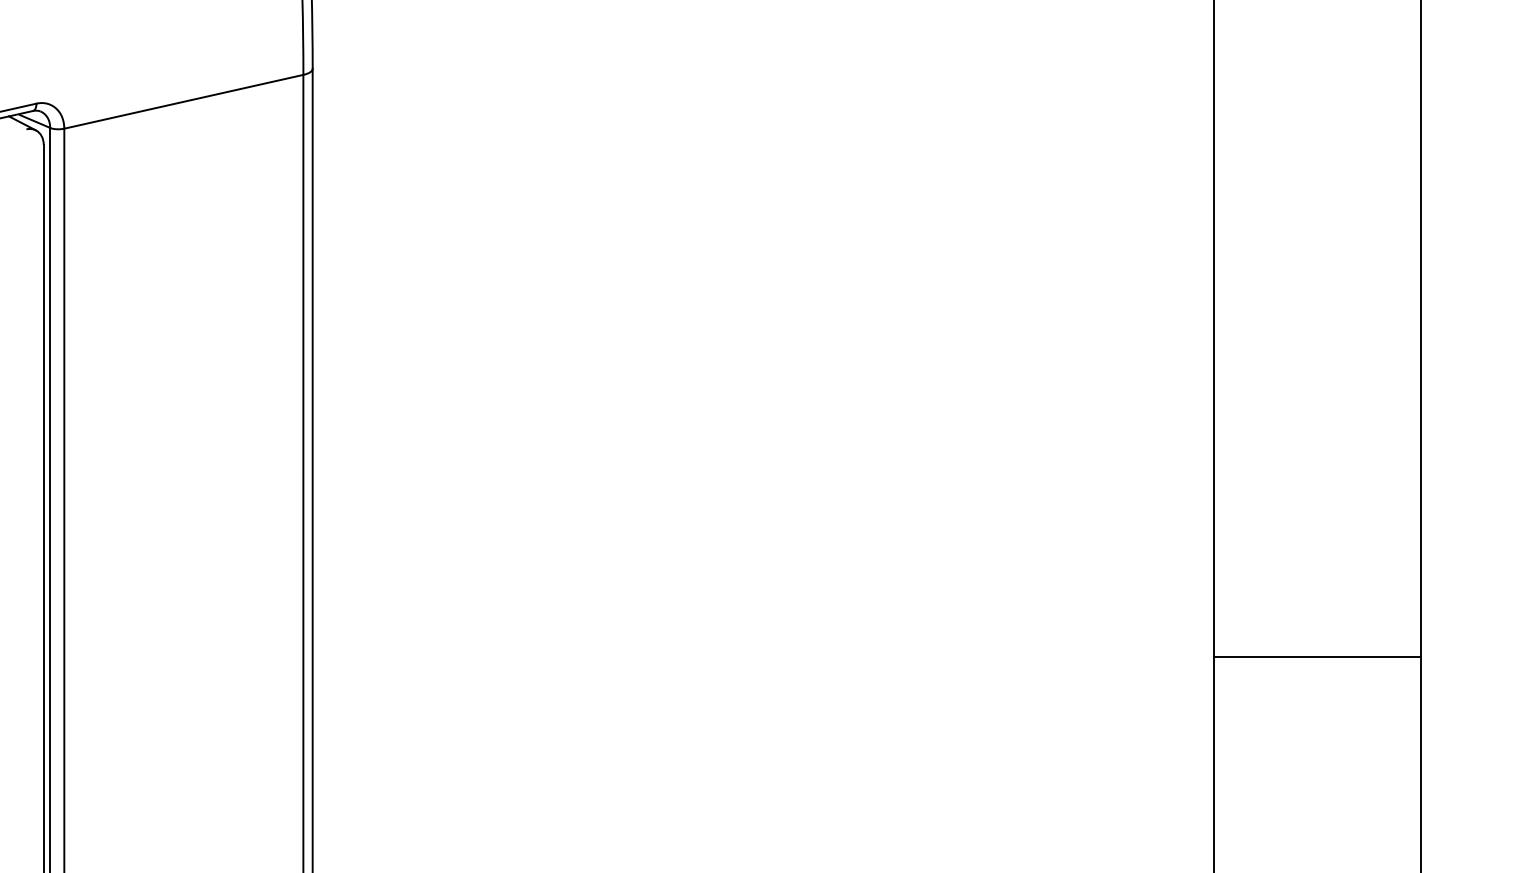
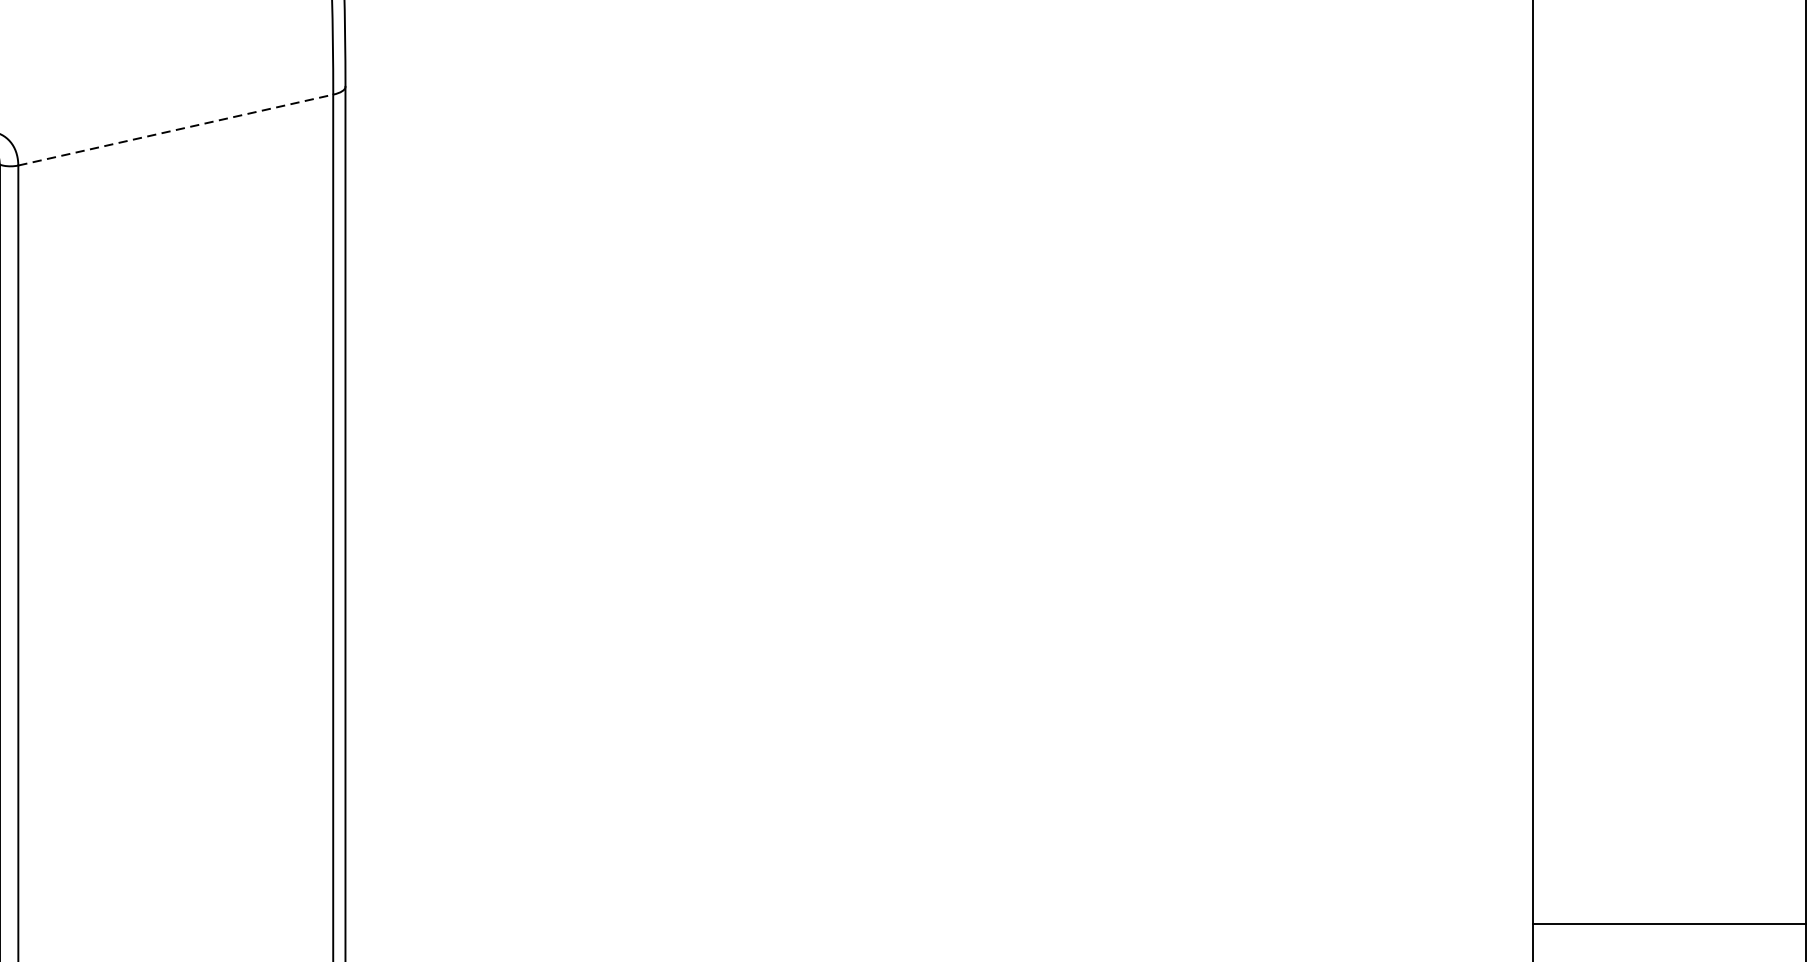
line: (183, 101) -> (175, 129), solid -> dashed
line: (1317, 657) -> (1669, 923), moved

